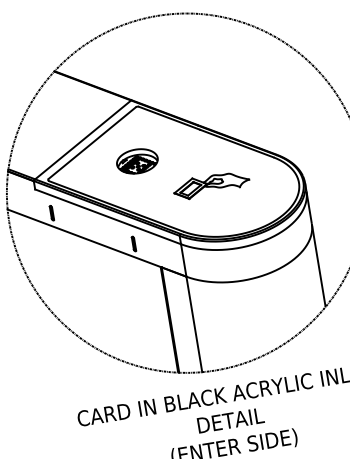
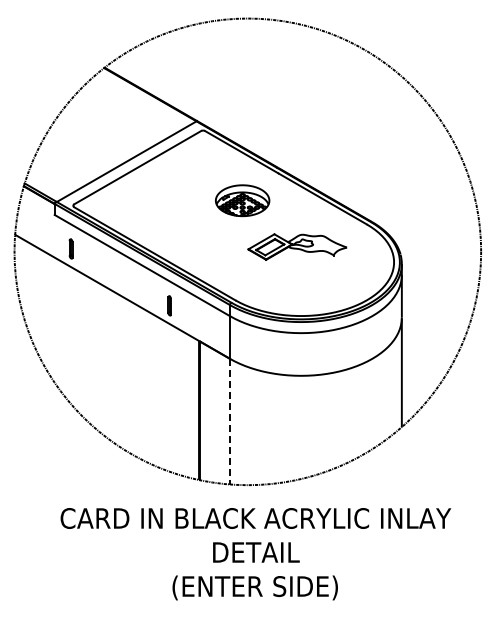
part: (137, 161) -> (242, 200), moved
part: (211, 184) -> (297, 246), moved
line: (193, 324) -> (229, 421), solid -> dashed

